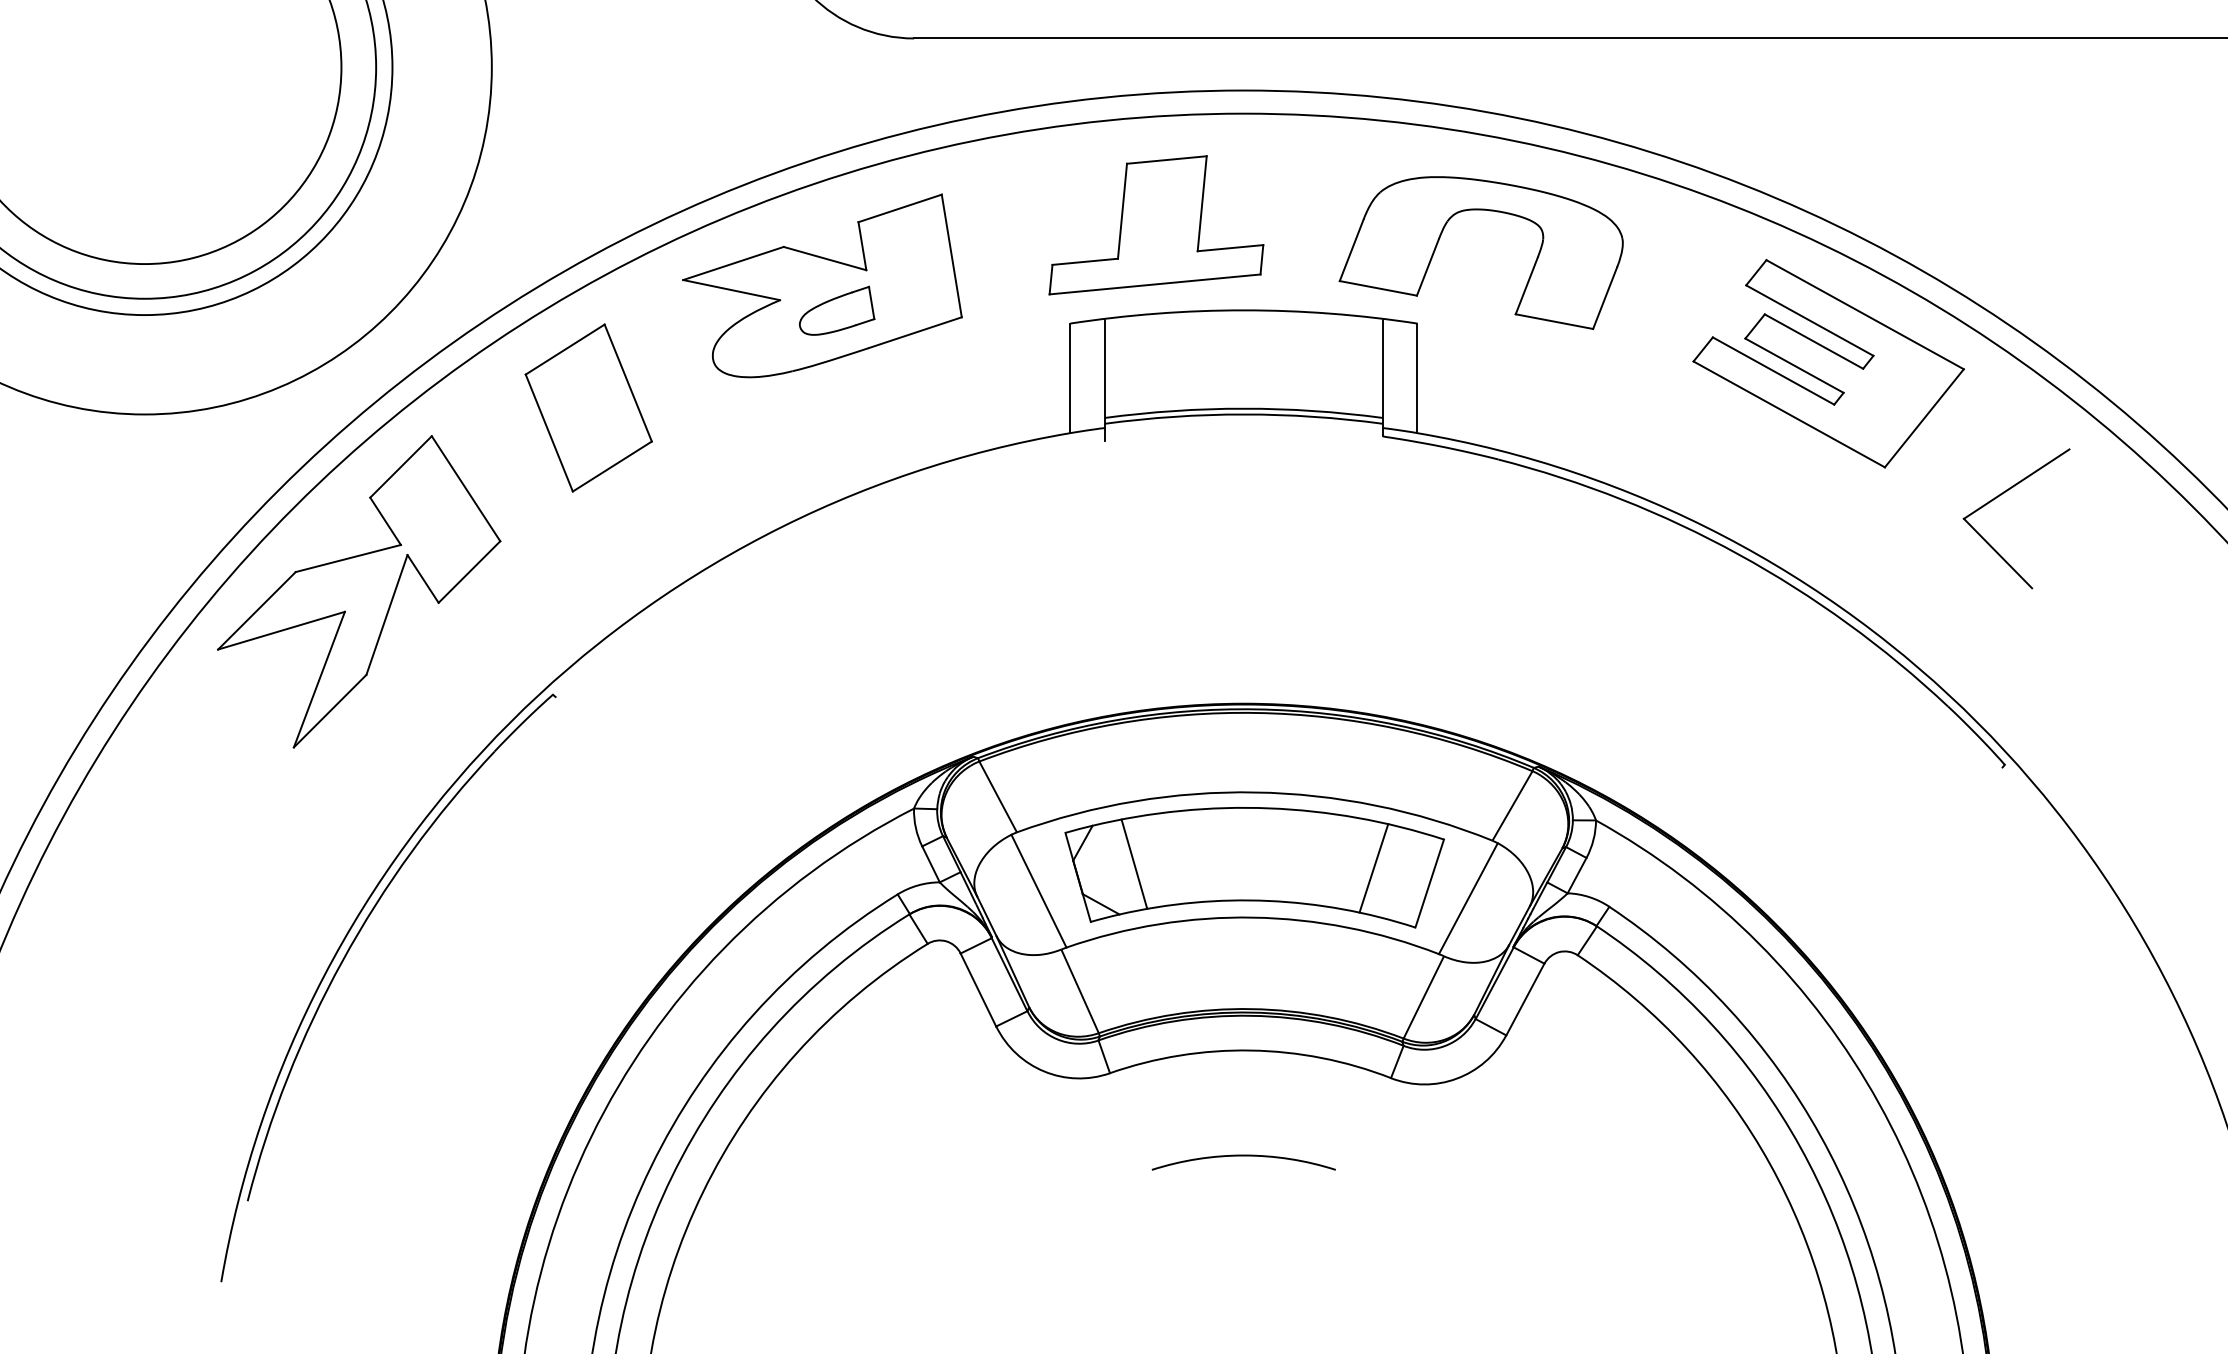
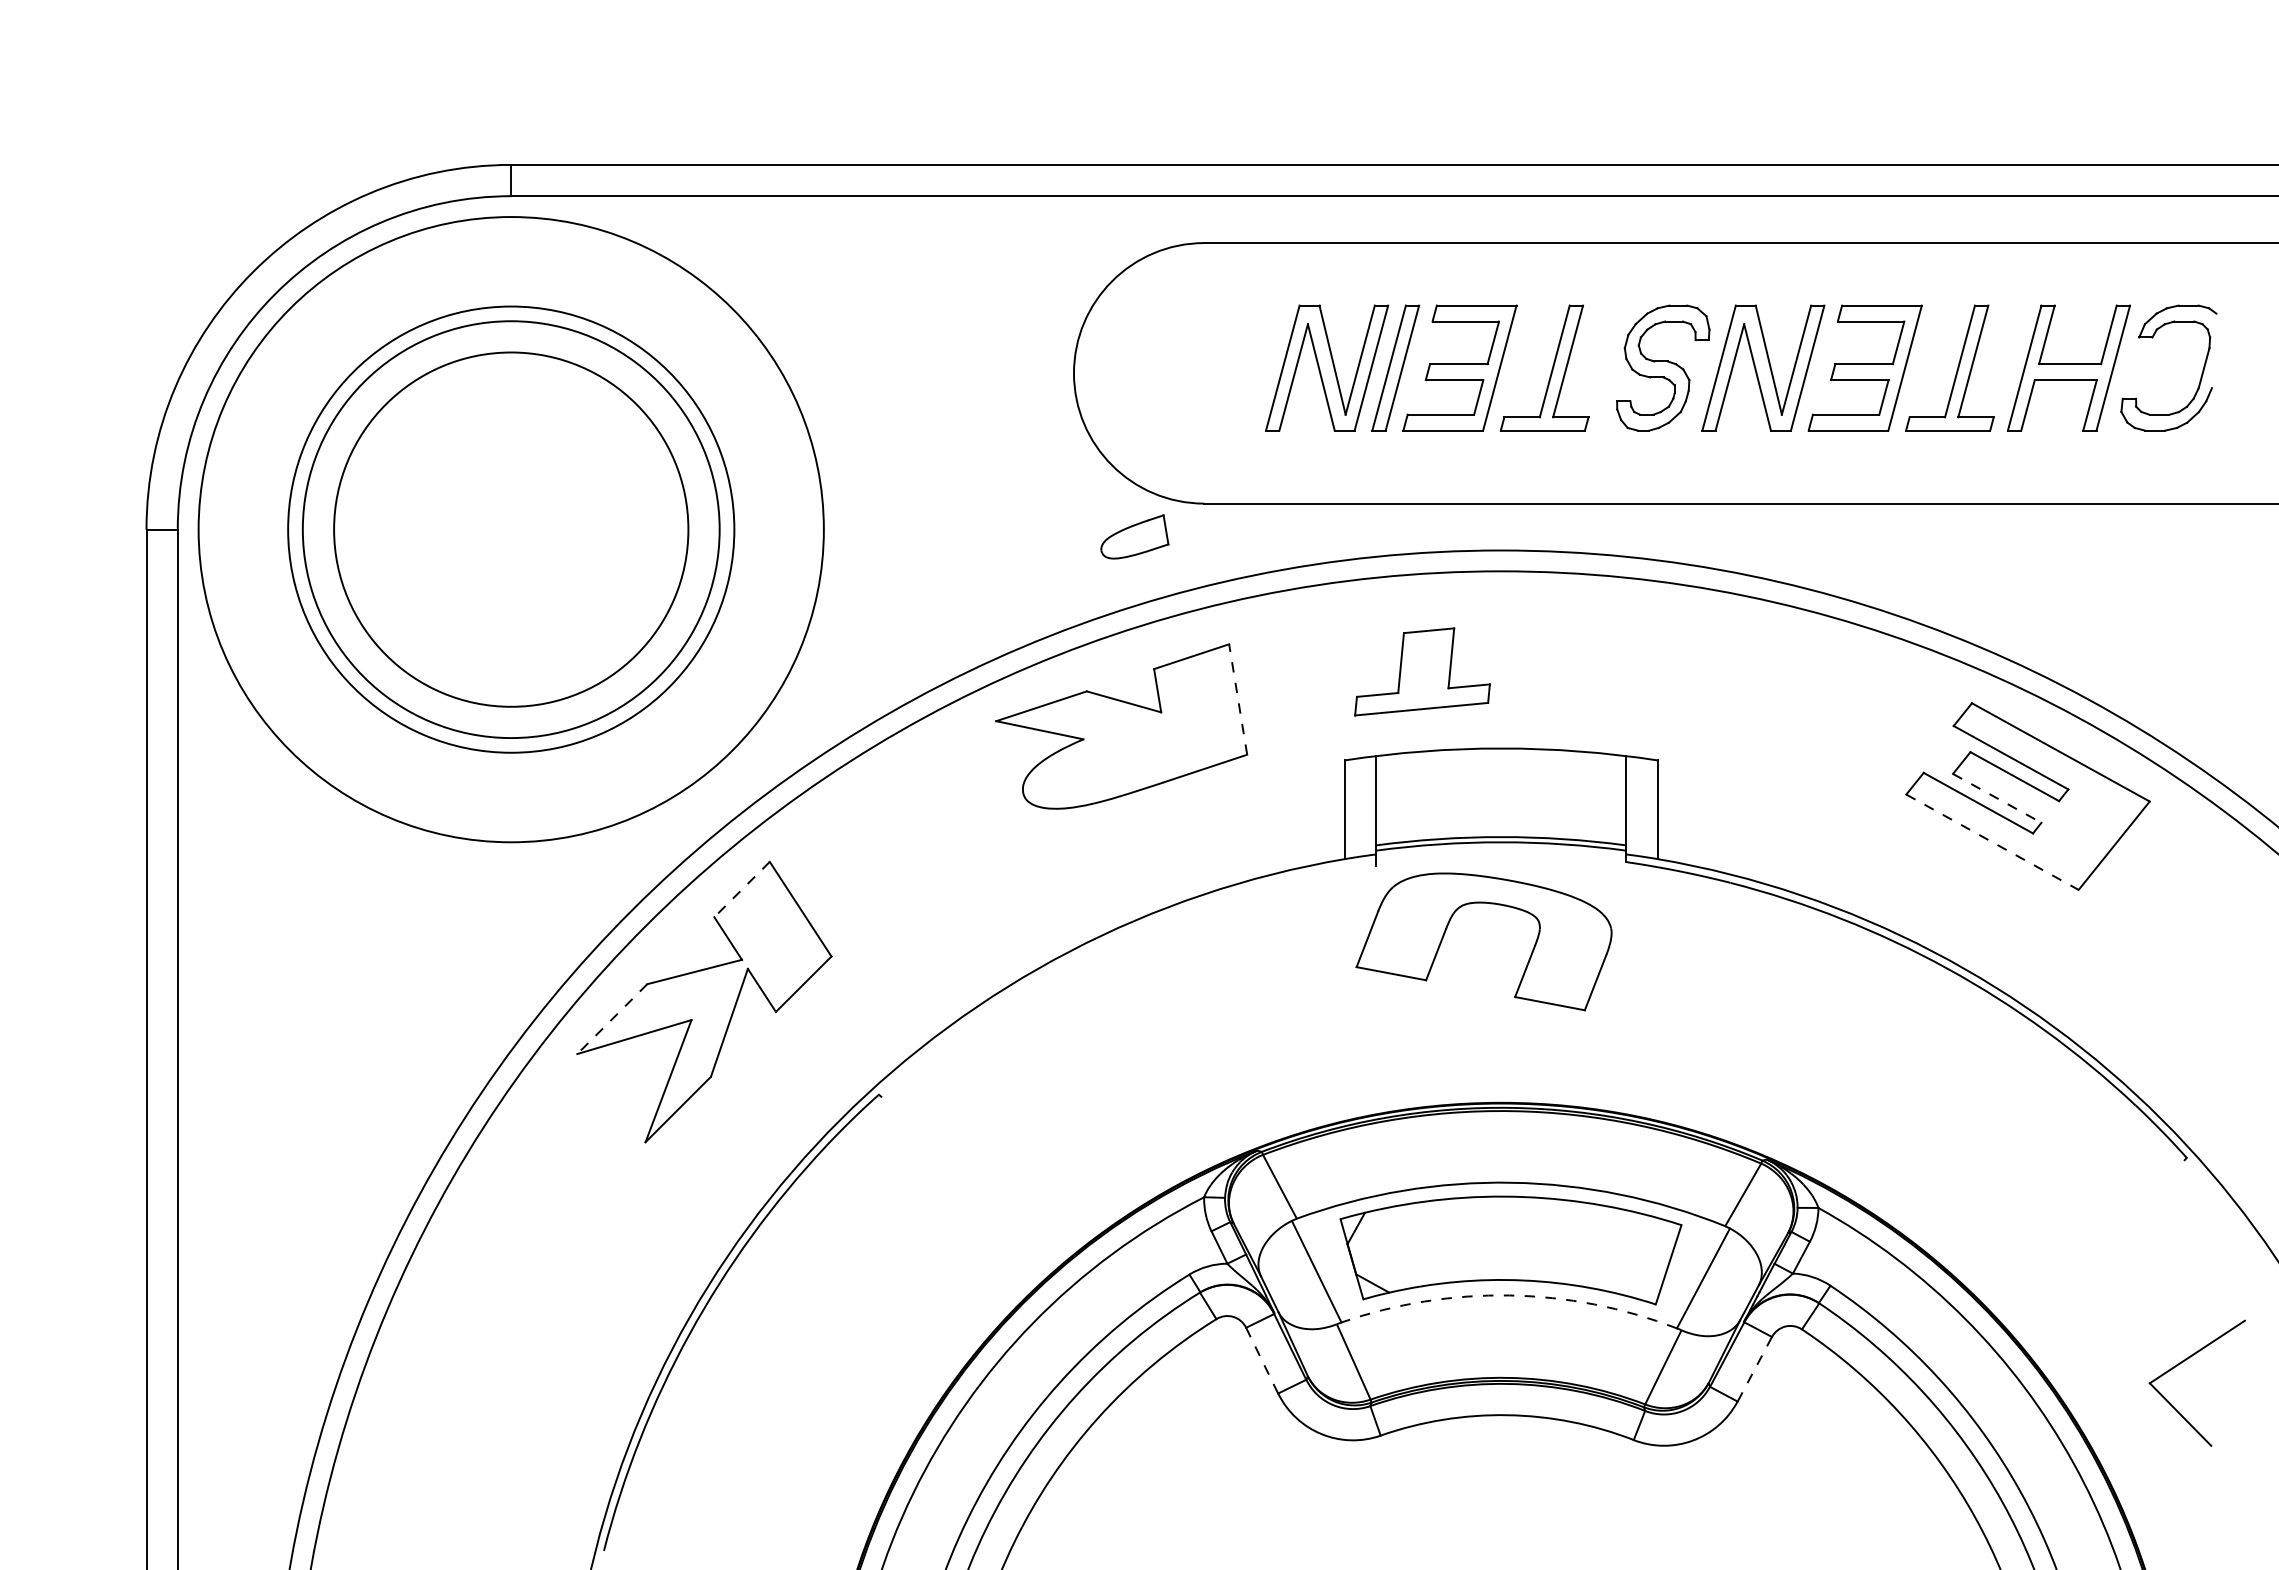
part: (1488, 211) -> (1490, 904), moved
part: (1156, 224) -> (1422, 671), size x0.7
line: (952, 255) -> (1238, 699), solid -> dashed
part: (836, 310) -> (1134, 536), moved
line: (1794, 365) -> (1997, 798), solid -> dashed
part: (589, 408) -> (911, 836), removed
line: (1789, 414) -> (1992, 842), solid -> dashed
line: (400, 466) -> (741, 889), solid -> dashed
part: (2001, 495) -> (2183, 1362), moved
line: (256, 611) -> (611, 1019), solid -> dashed
line: (1134, 864) -> (1402, 1247), removed
line: (1374, 867) -> (1618, 1250), removed
arc: (1253, 917) -> (1509, 1295), solid -> dashed
line: (978, 989) -> (1262, 1360), solid -> dashed
line: (1525, 999) -> (1754, 1369), solid -> dashed
arc: (1244, 1156) -> (1501, 1510), removed

